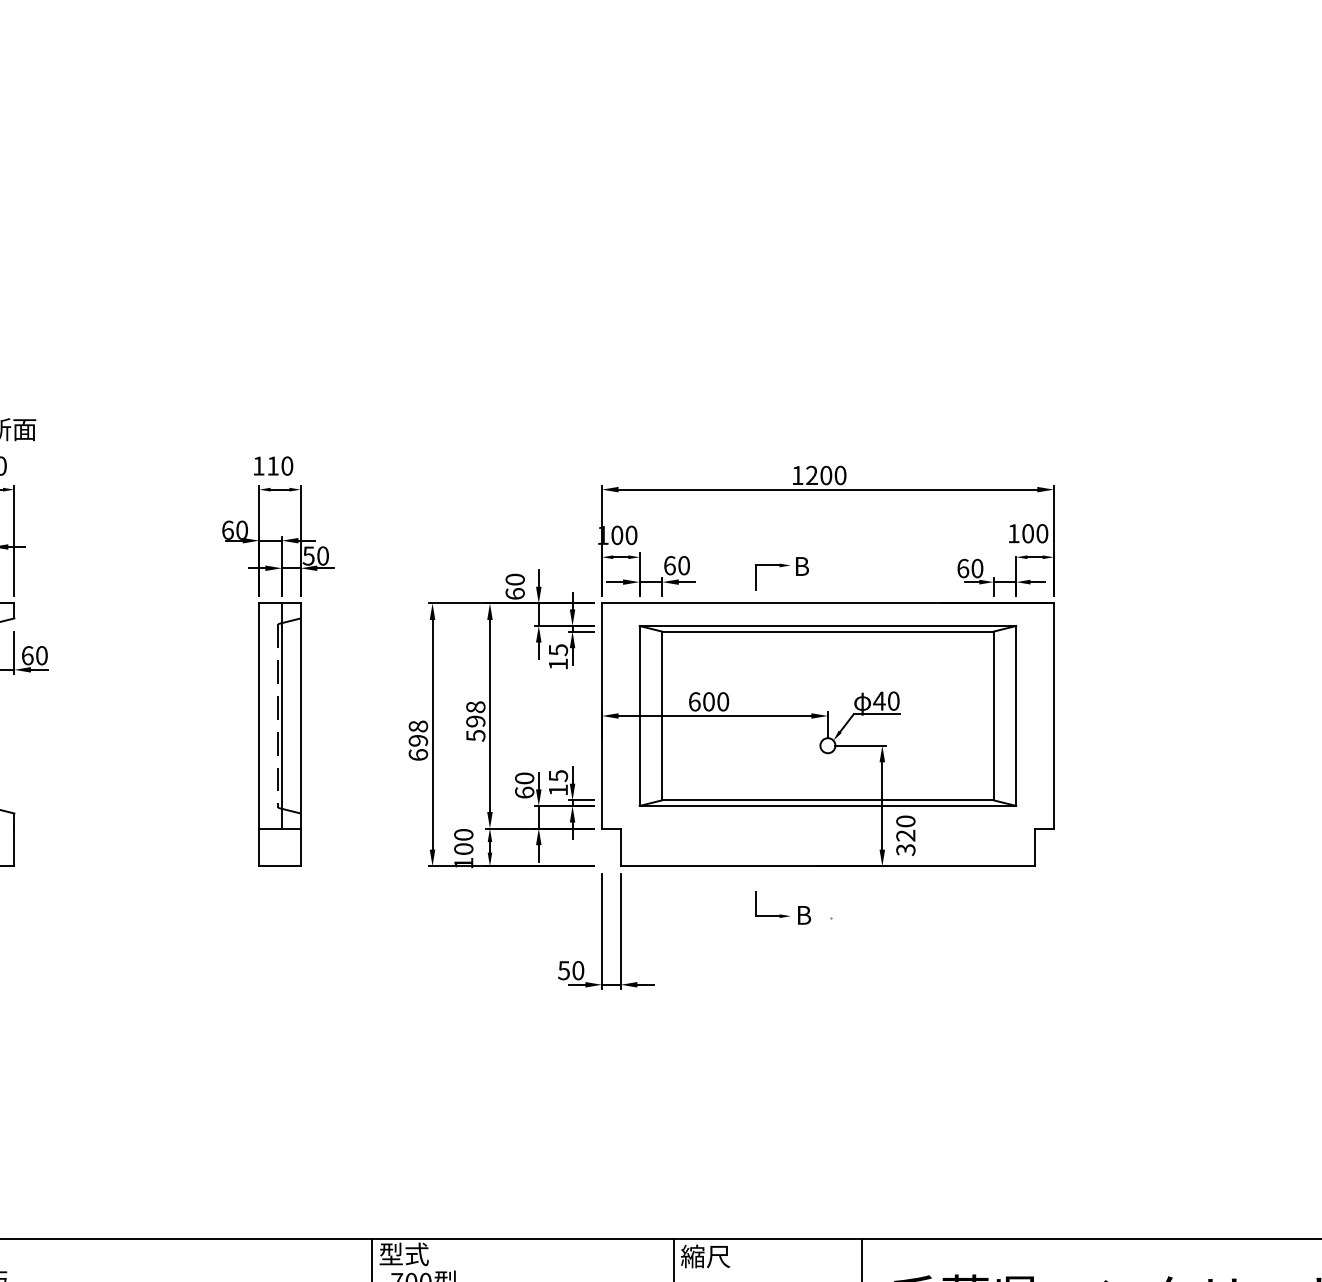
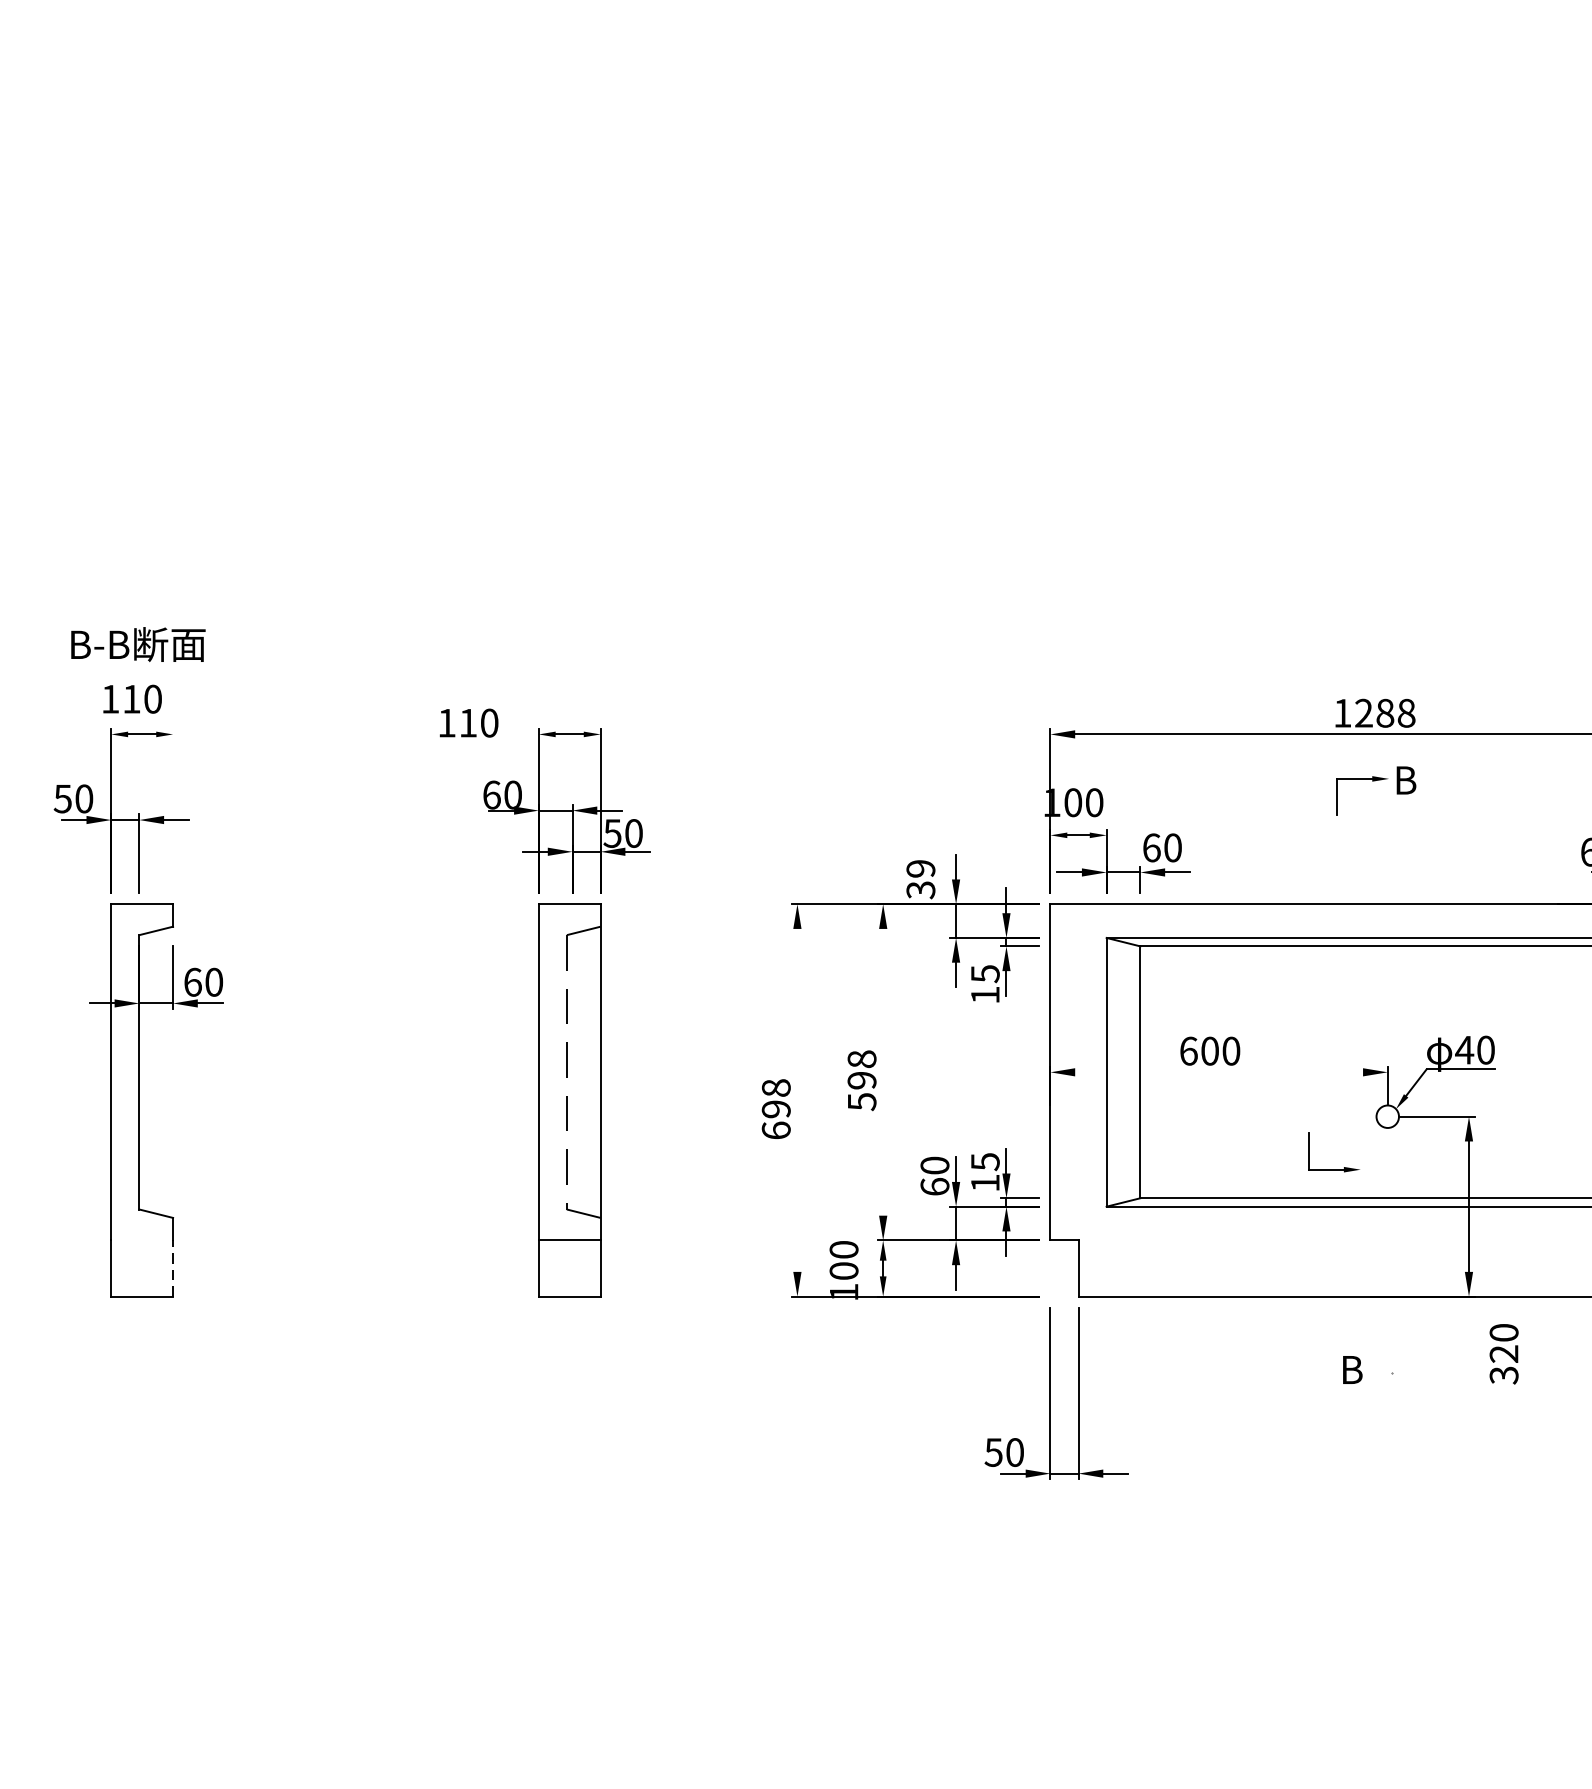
text: (273, 465) -> (468, 722), moved
text: (833, 475) -> (1396, 713), 1200 -> 1288
line: (14, 540) -> (173, 810), removed
part: (780, 567) -> (1373, 781), moved
text: (514, 586) -> (919, 879), 60 -> 39
line: (281, 715) -> (571, 1071), removed
line: (489, 715) -> (882, 1071), removed
line: (714, 715) -> (1218, 1071), removed
line: (432, 734) -> (797, 1099), removed
text: (905, 835) -> (1503, 1353), moved
line: (14, 847) -> (173, 1268), solid -> dashed
part: (772, 915) -> (1333, 1168), moved

